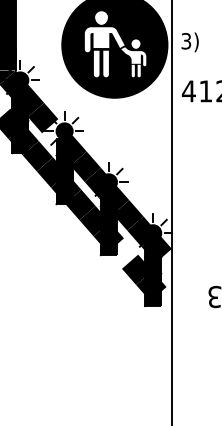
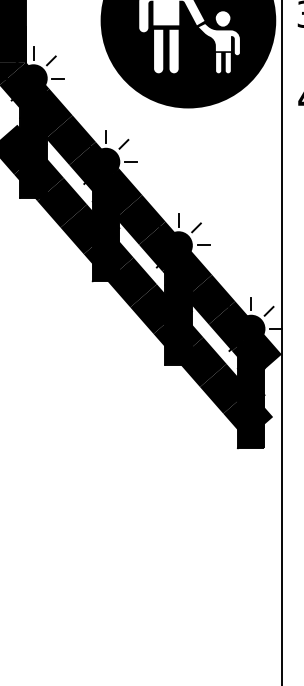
fill: (57, 134) -> (94, 167), added
fill: (122, 253) -> (200, 362), added

